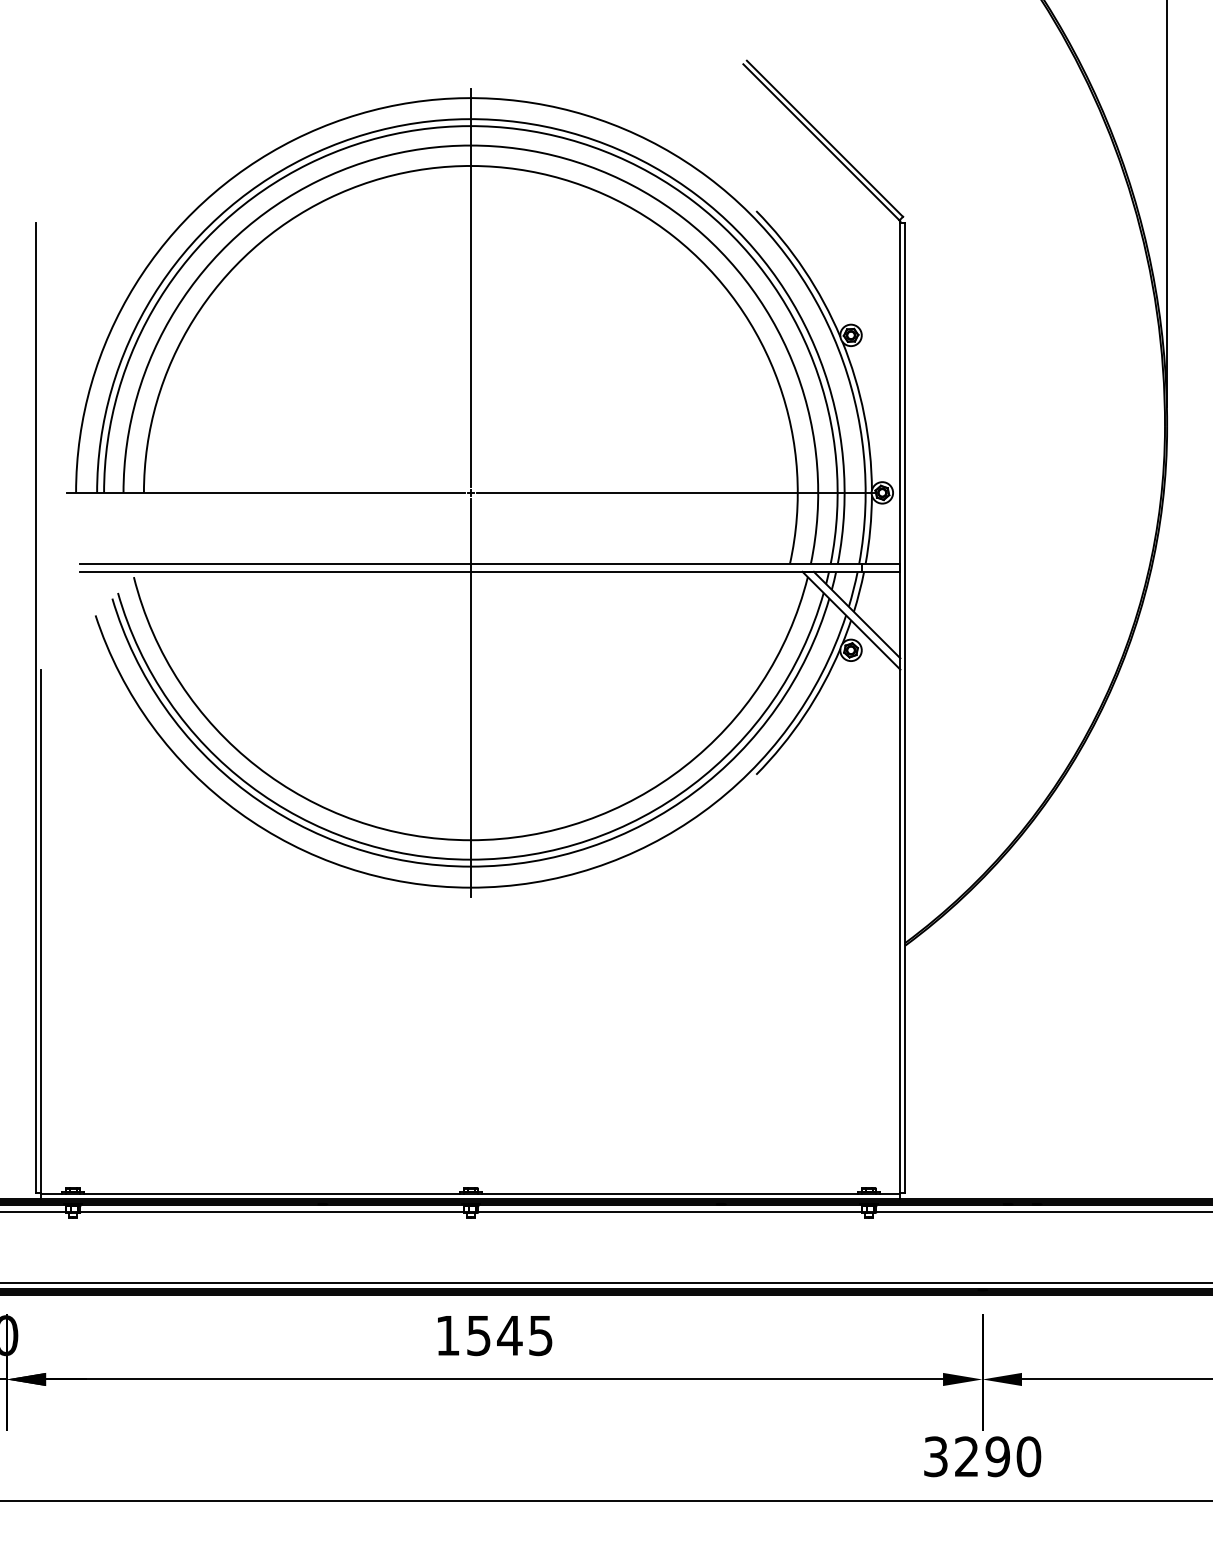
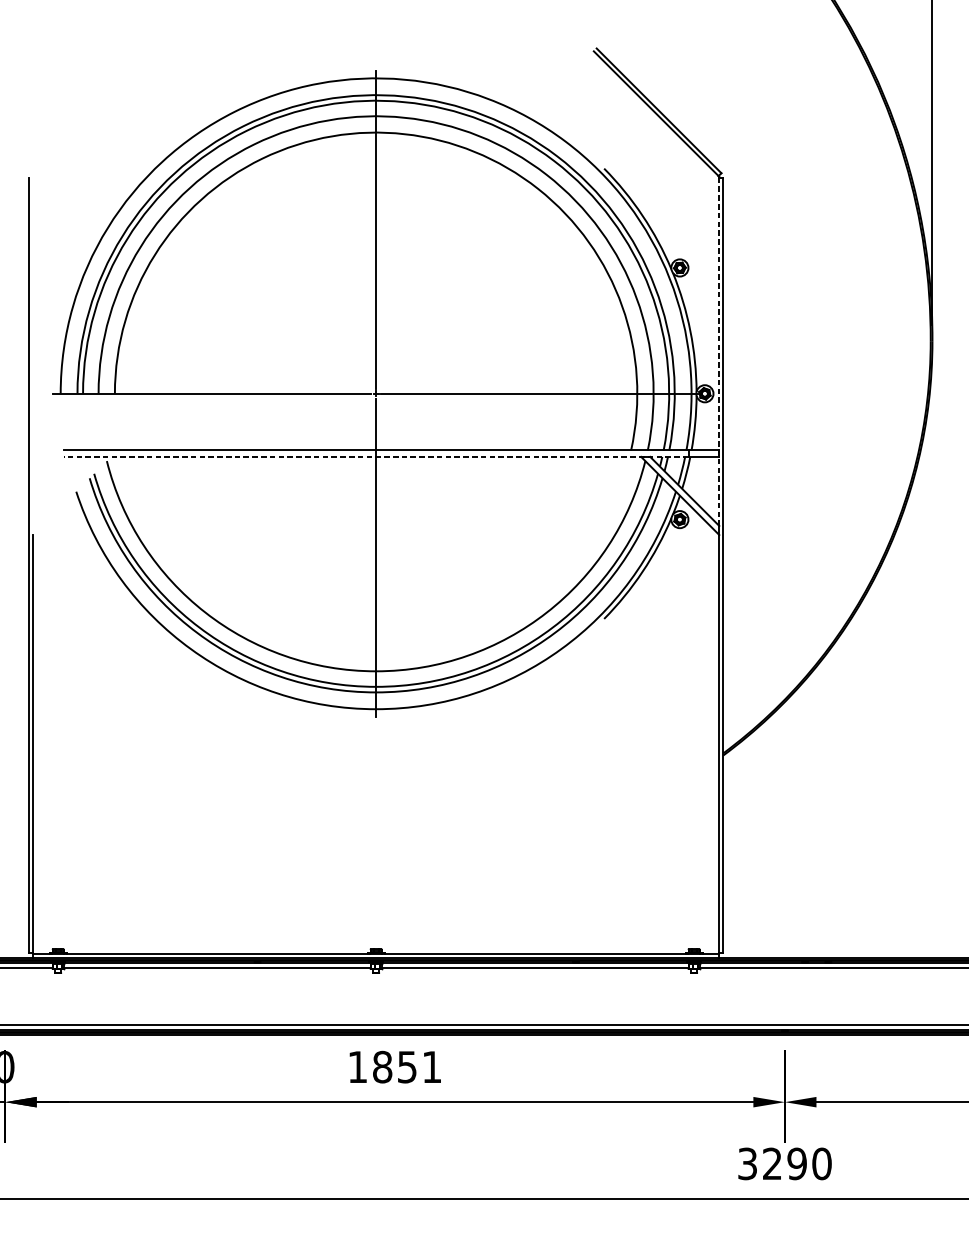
line: (900, 440) -> (719, 351), solid -> dashed
line: (470, 571) -> (375, 456), solid -> dashed
text: (509, 1335) -> (406, 1067), 1545 -> 1851

